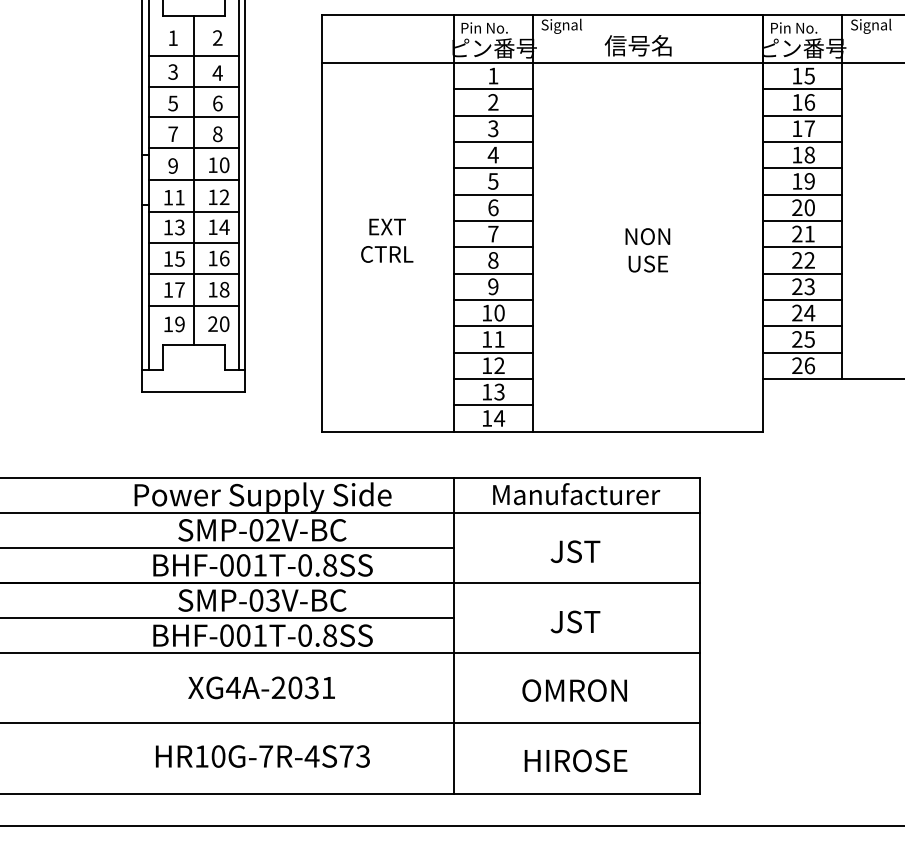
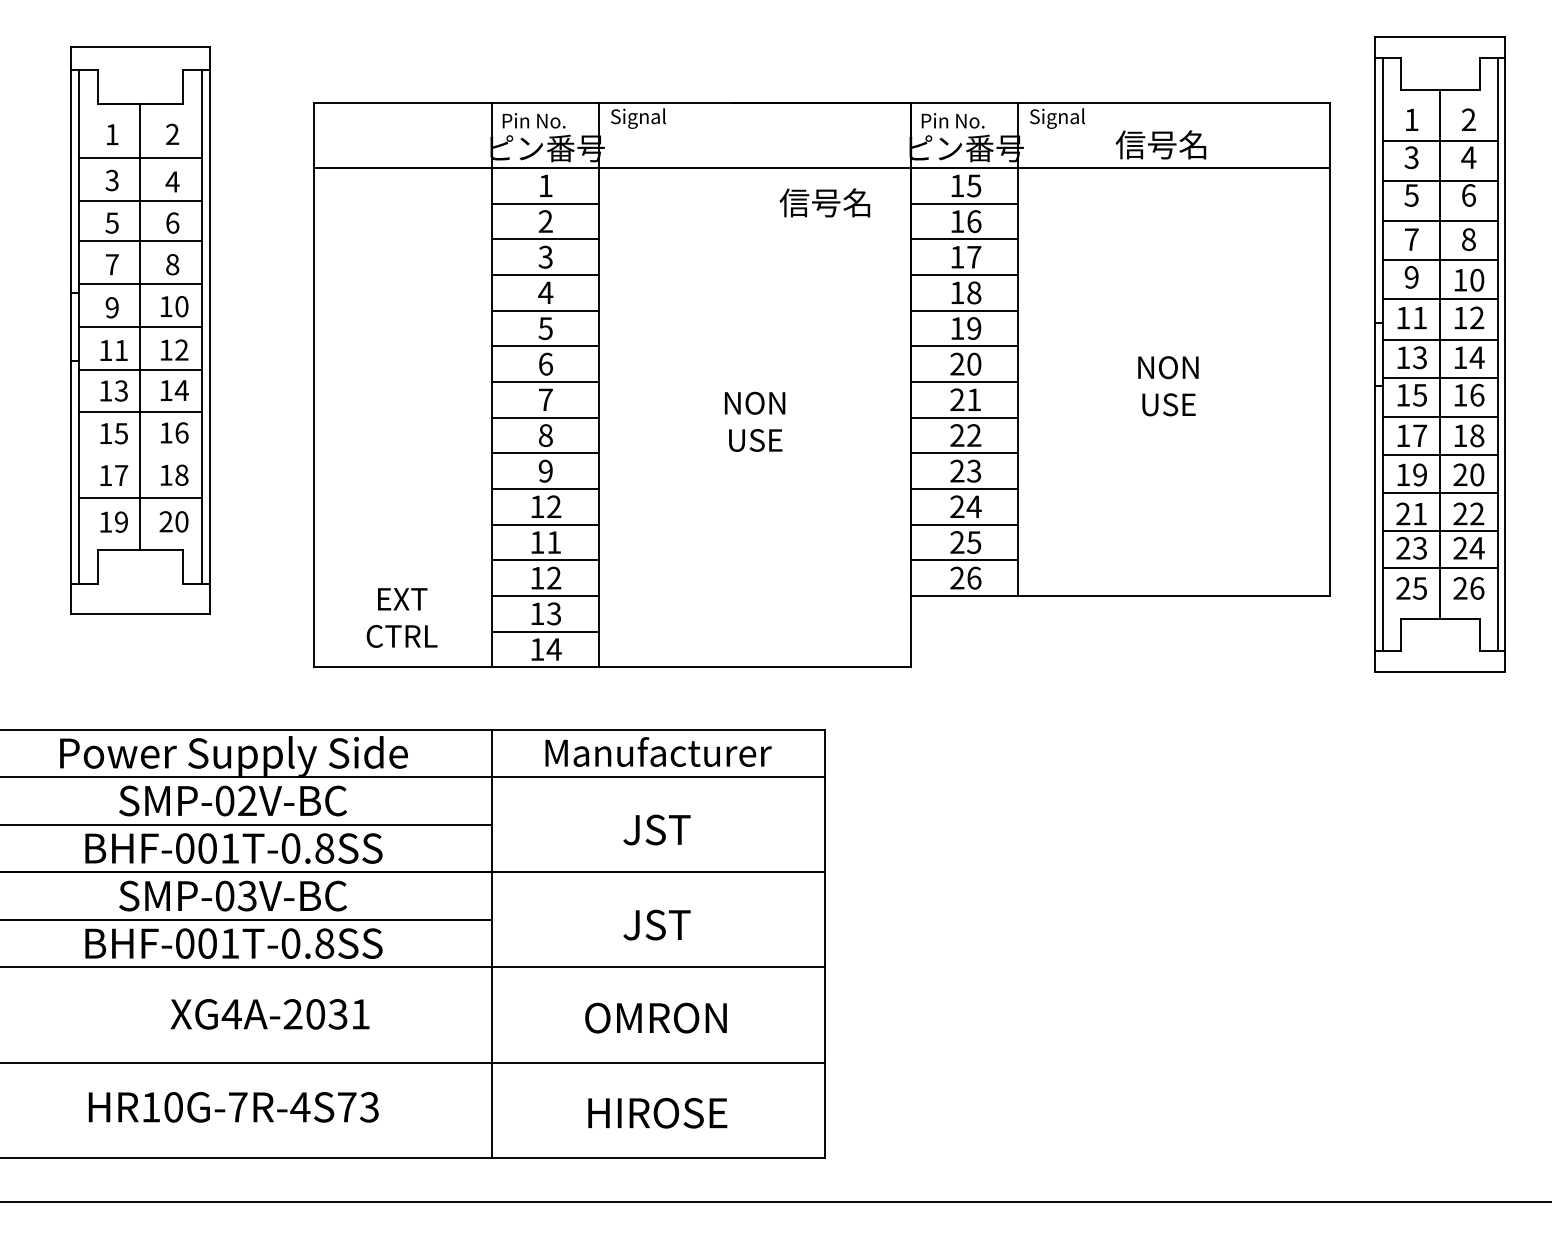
text: (637, 45) -> (824, 202), moved
text: (386, 240) -> (401, 617), moved
line: (194, 274) -> (140, 454), removed
text: (499, 312) -> (554, 506), 10 -> 12
text: (261, 687) -> (269, 1014), moved

